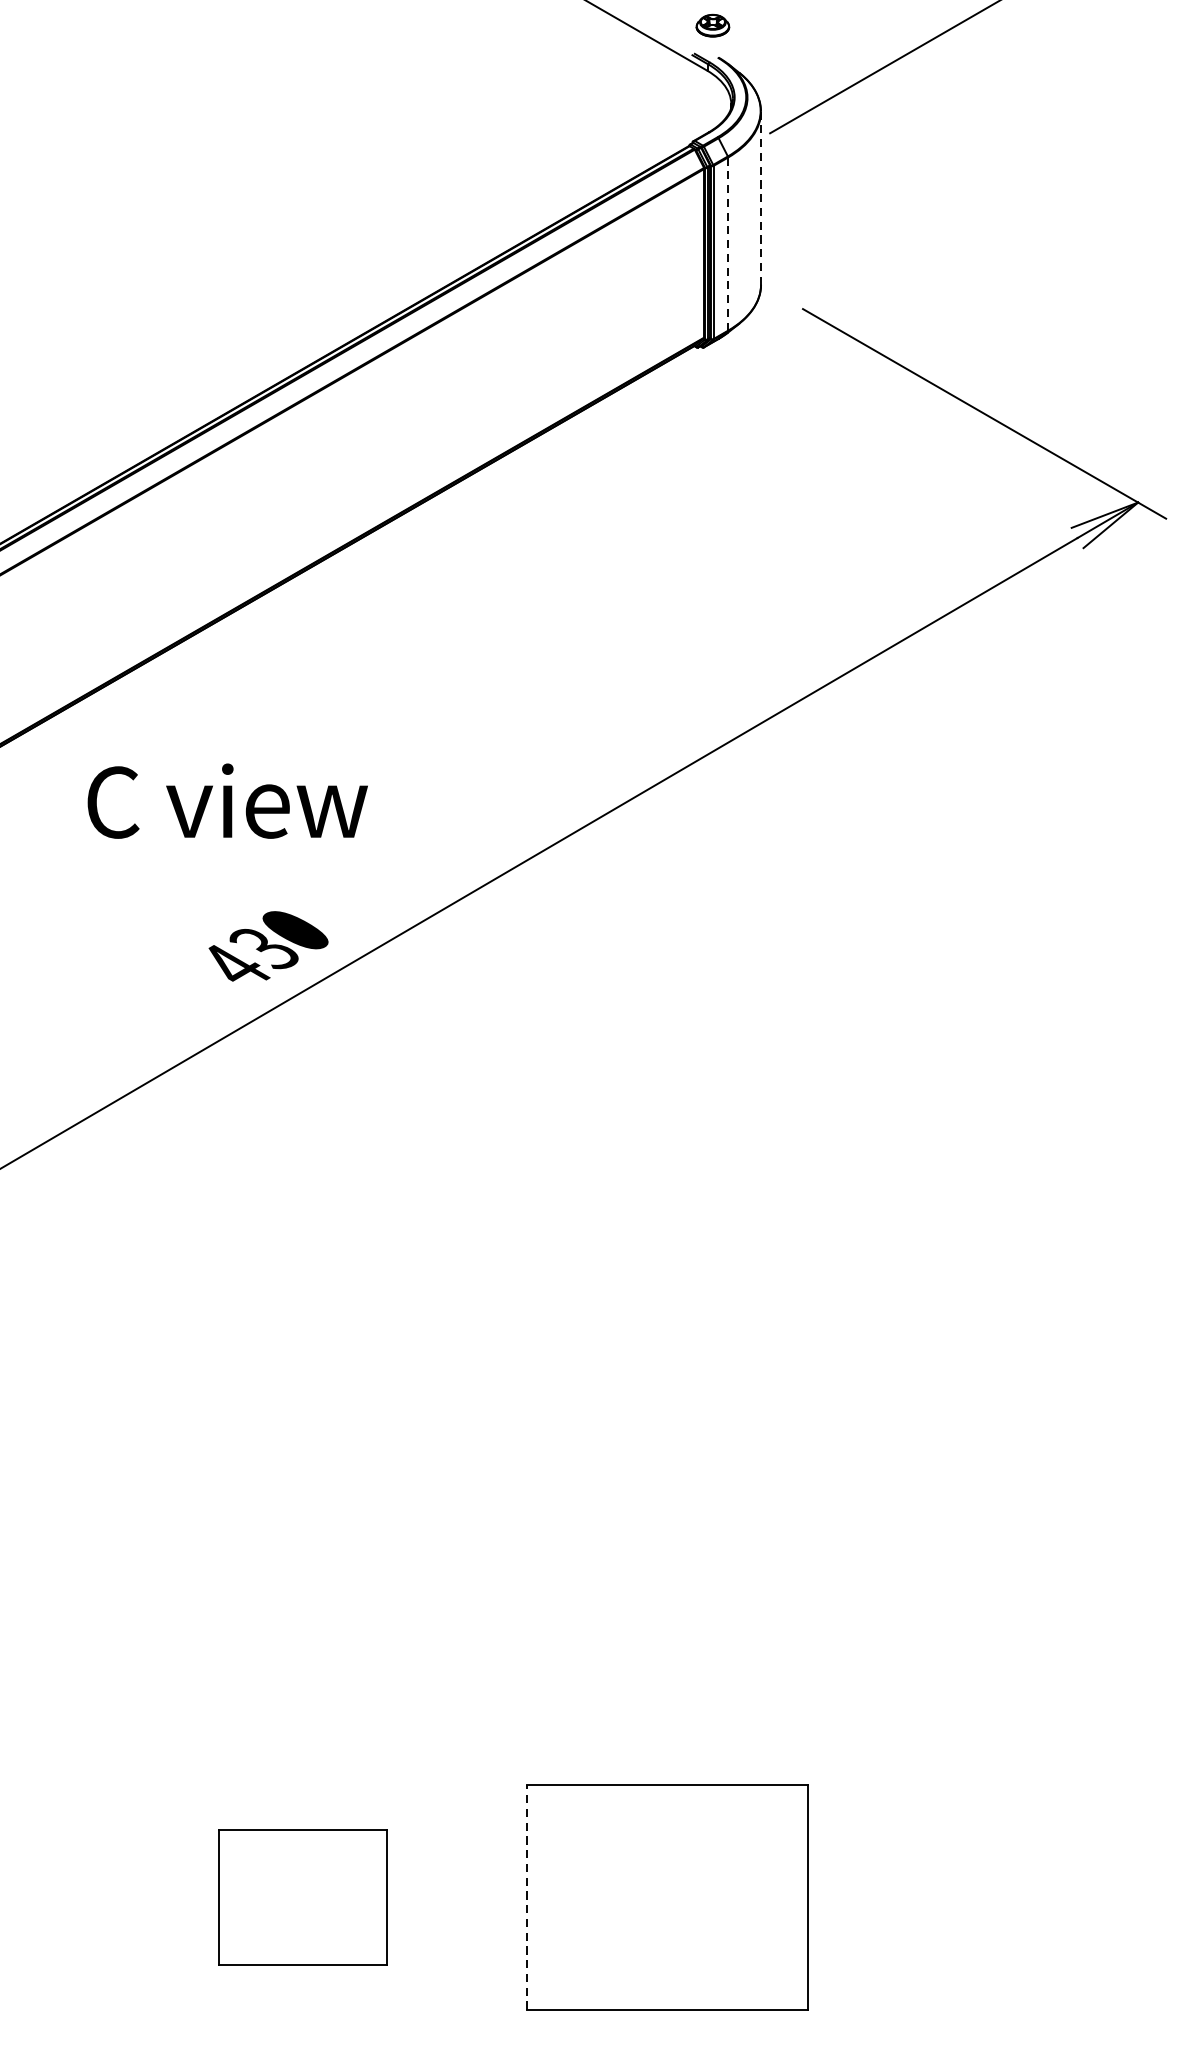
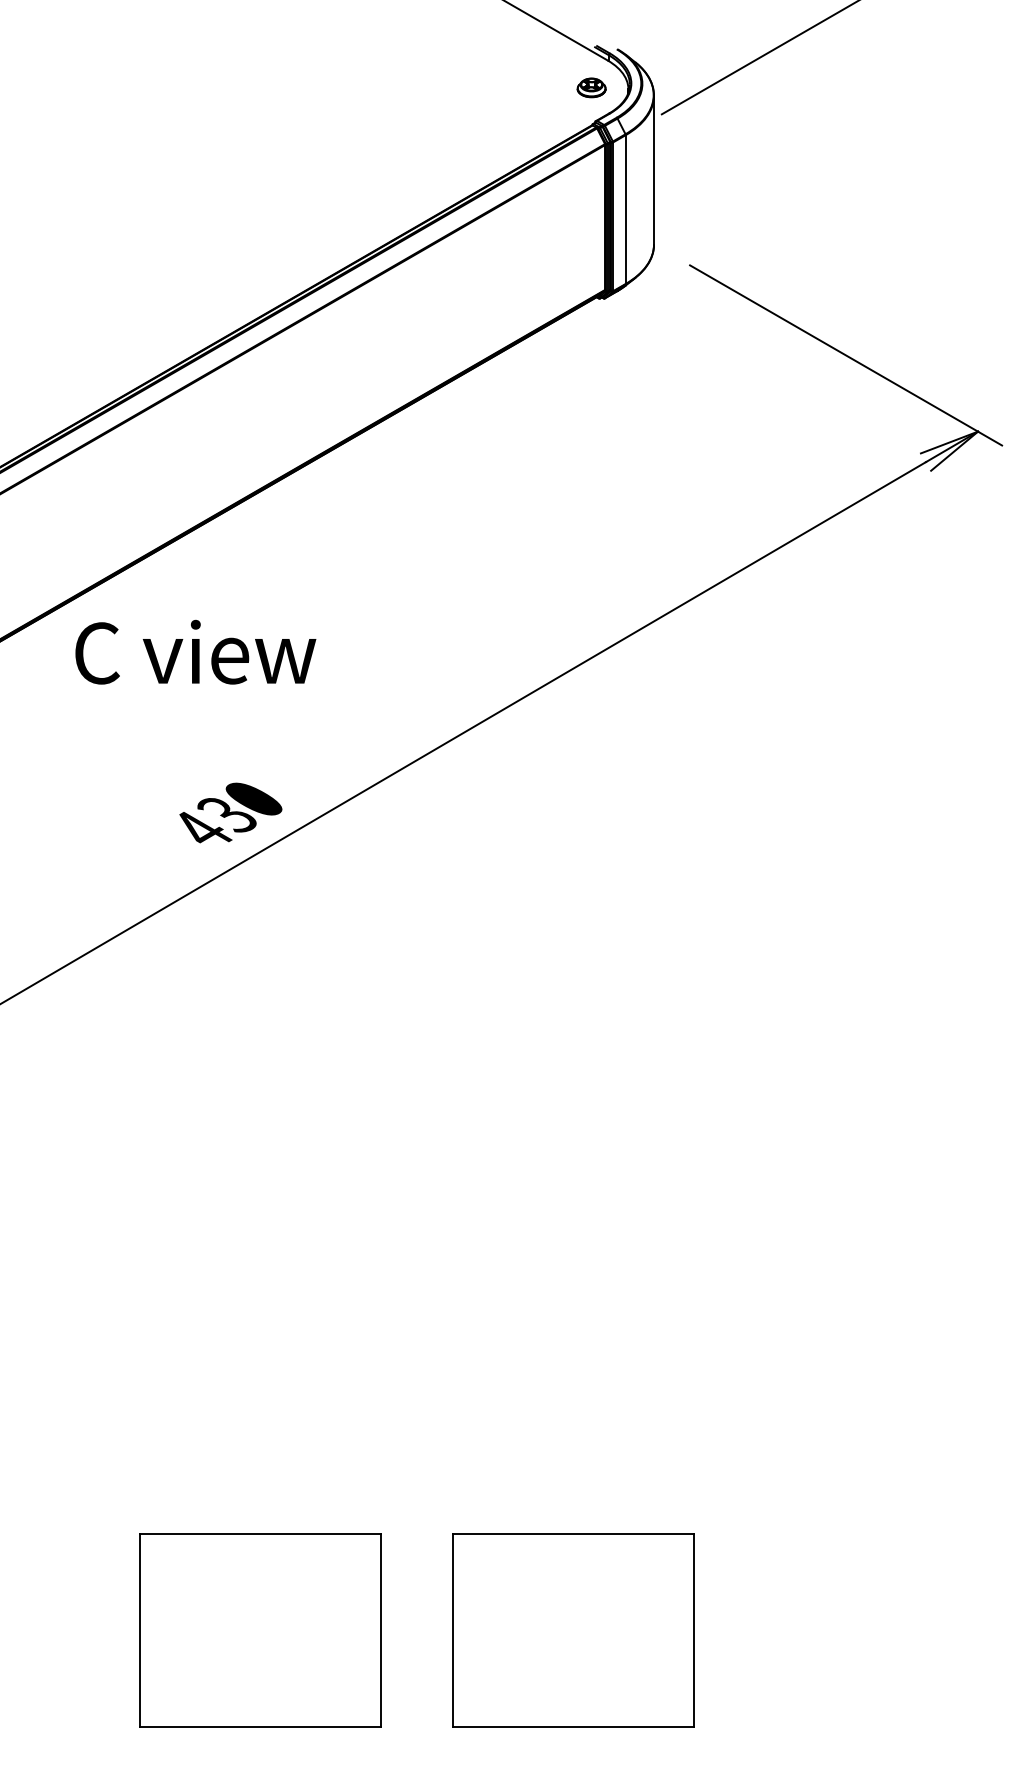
part: (712, 25) -> (591, 87), moved
line: (761, 197) -> (654, 169), dashed -> solid
line: (727, 245) -> (625, 210), dashed -> solid
text: (227, 800) -> (195, 651), moved
line: (527, 1896) -> (453, 1629), dashed -> solid
part: (303, 1897) -> (260, 1630), size x1.67

